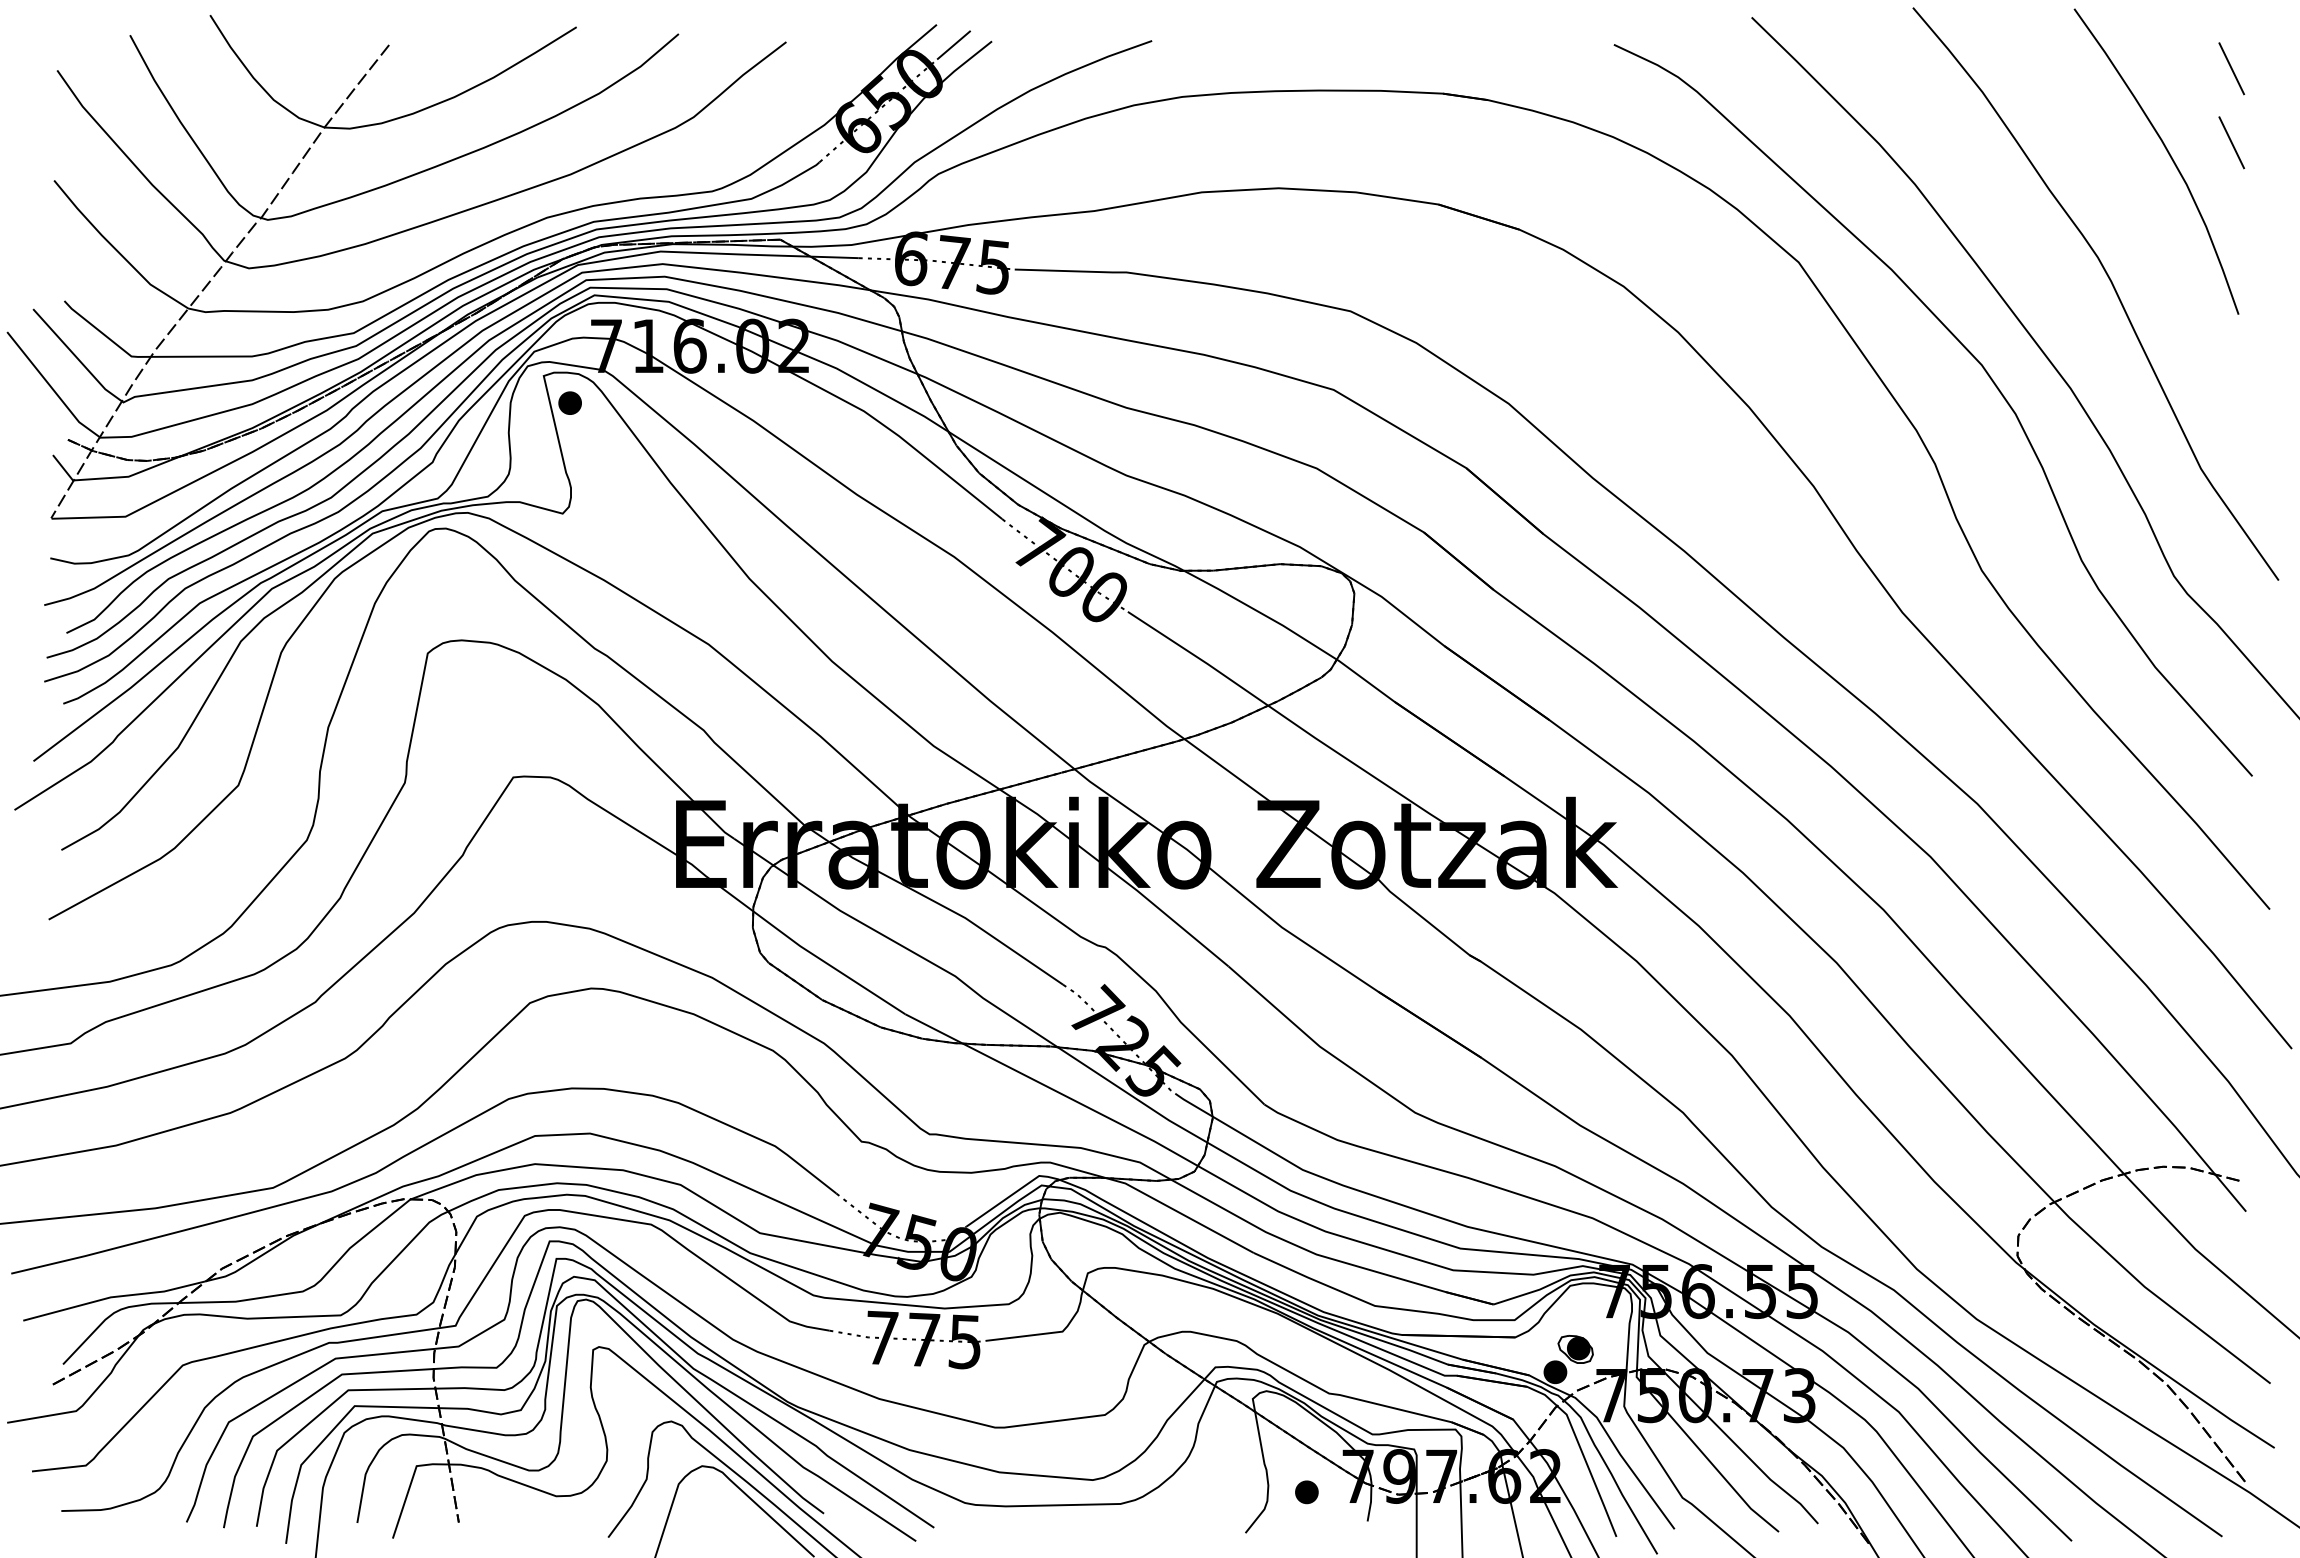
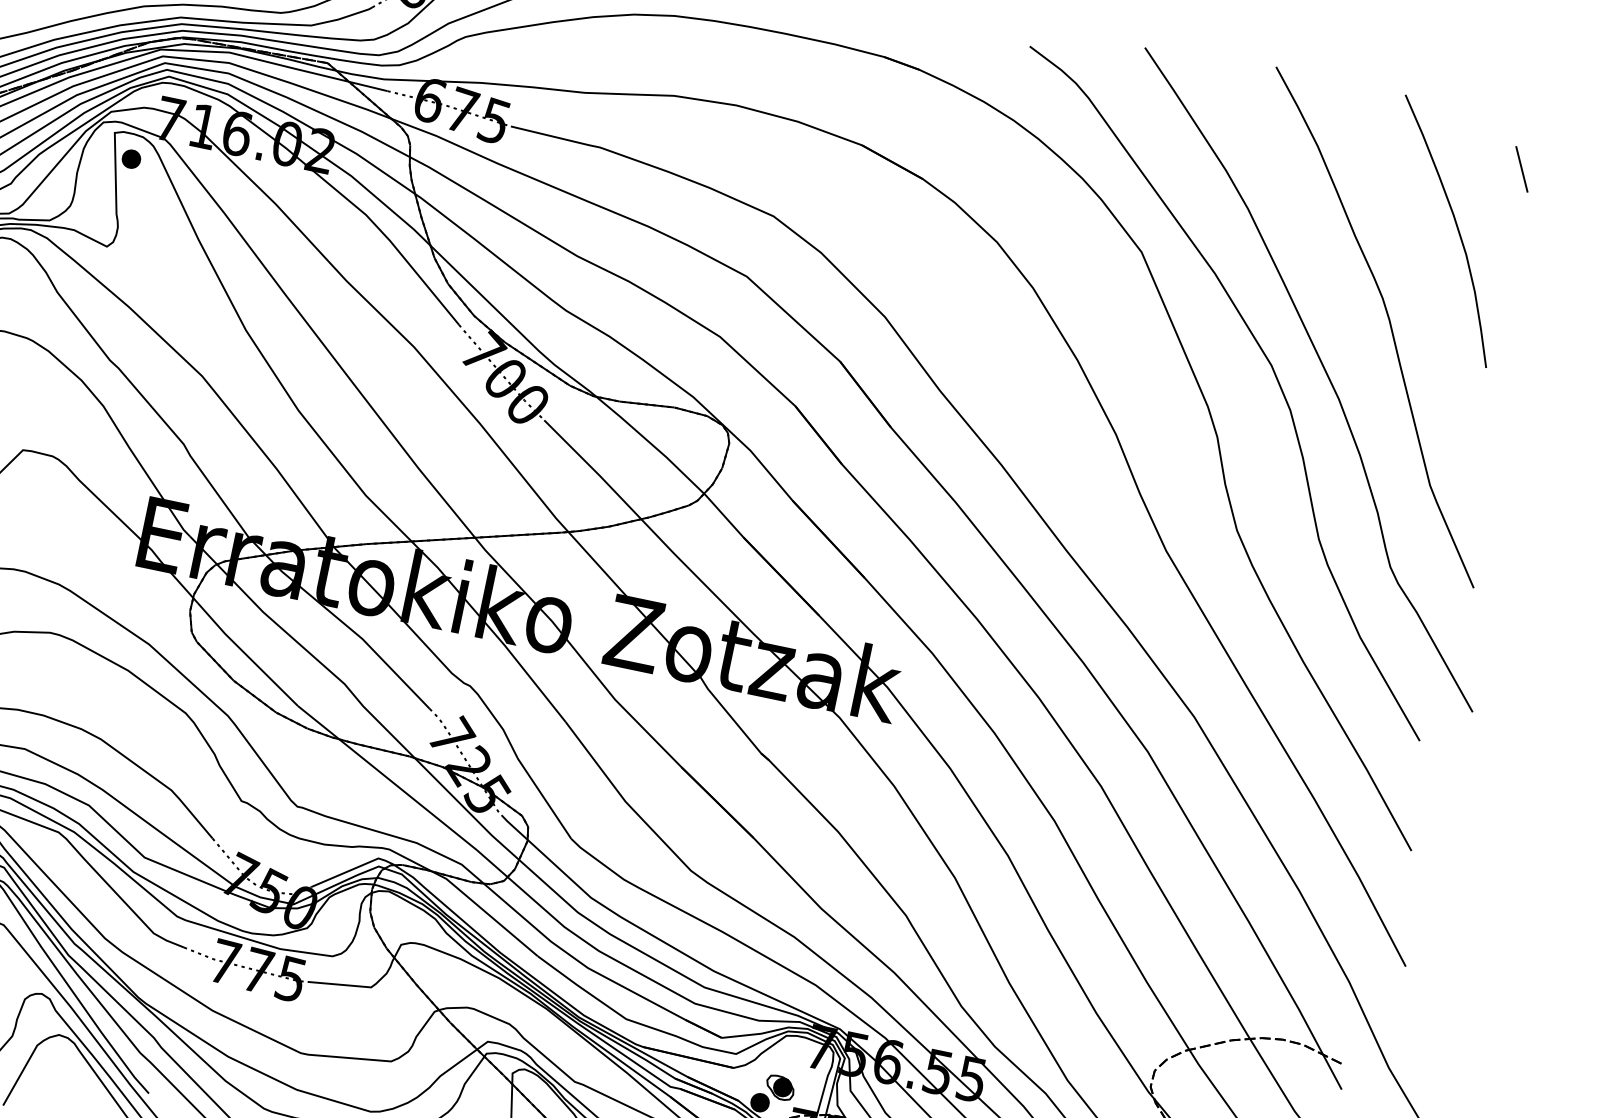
line: (2231, 142) -> (1509, 228), removed

